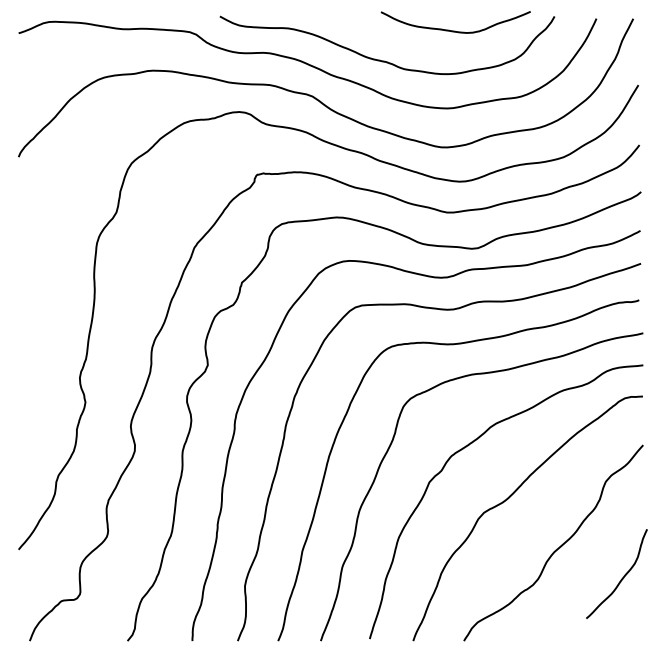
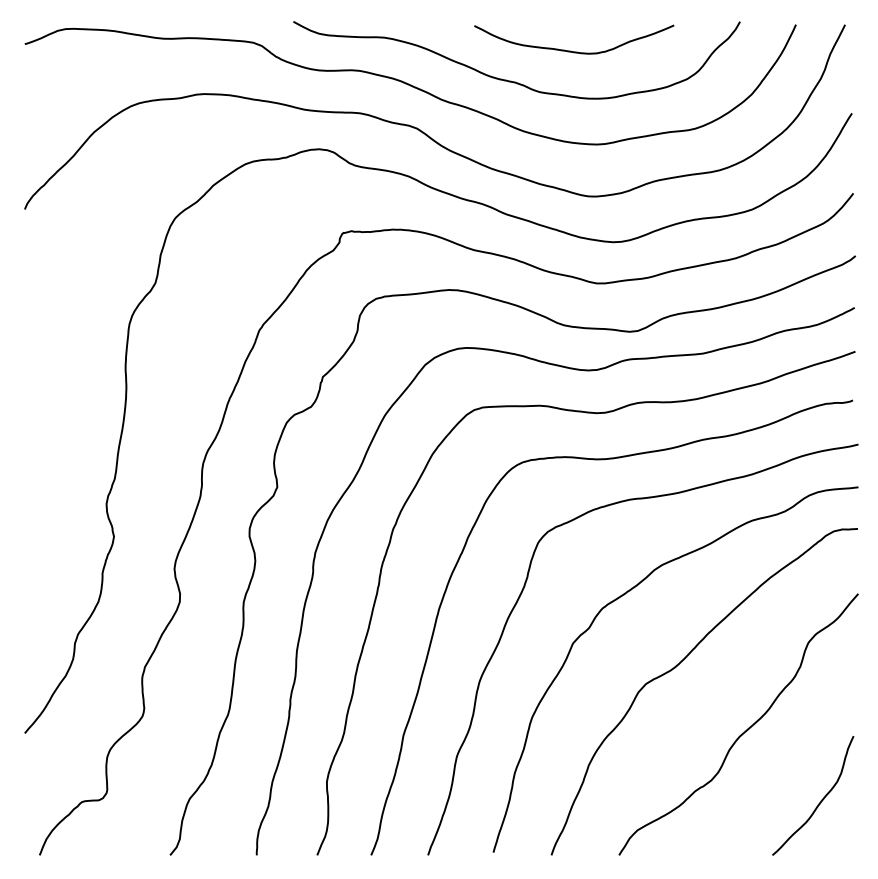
curve: (453, 30) -> (570, 50), moved
curve: (622, 577) -> (820, 800), moved

